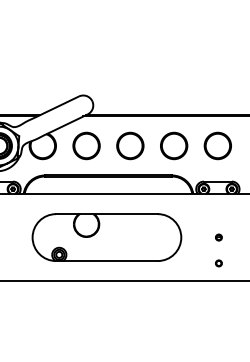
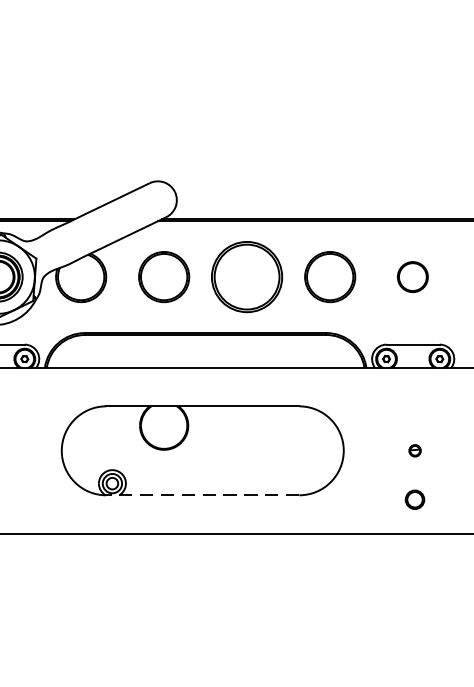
part: (130, 145) -> (247, 276), size x1.4
part: (217, 145) -> (412, 276), size x0.6
line: (106, 261) -> (201, 496), solid -> dashed
part: (218, 263) -> (414, 499), size x1.6

